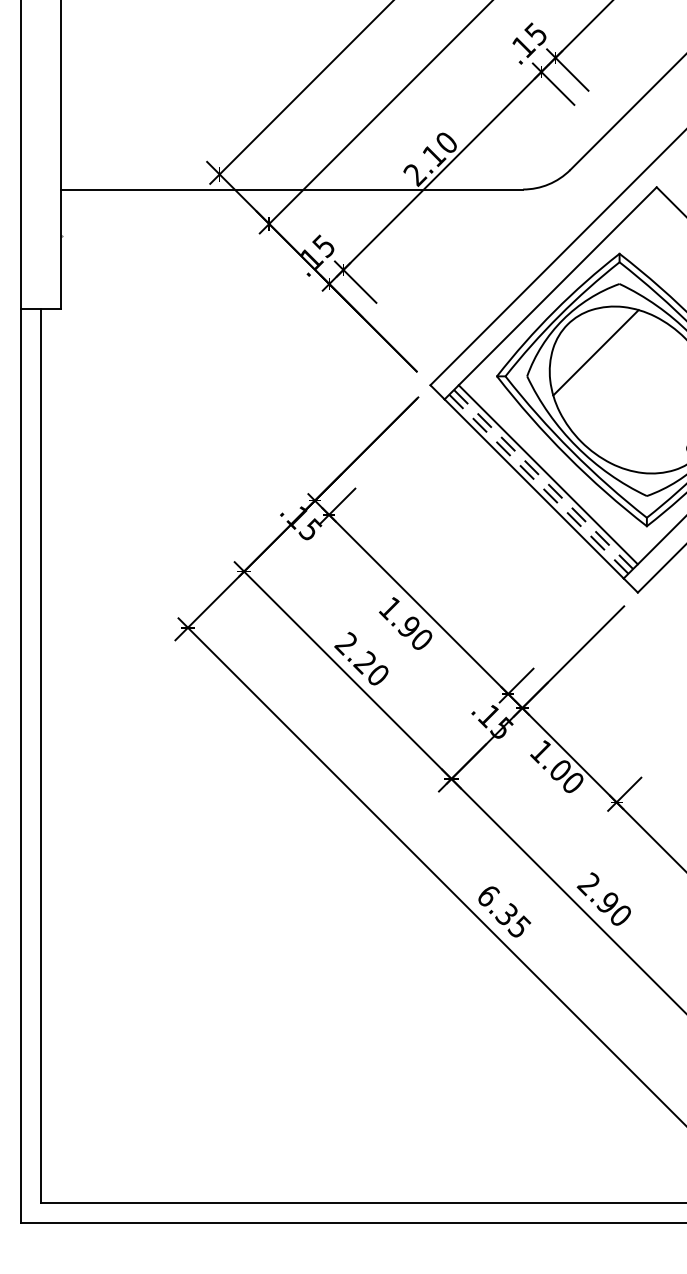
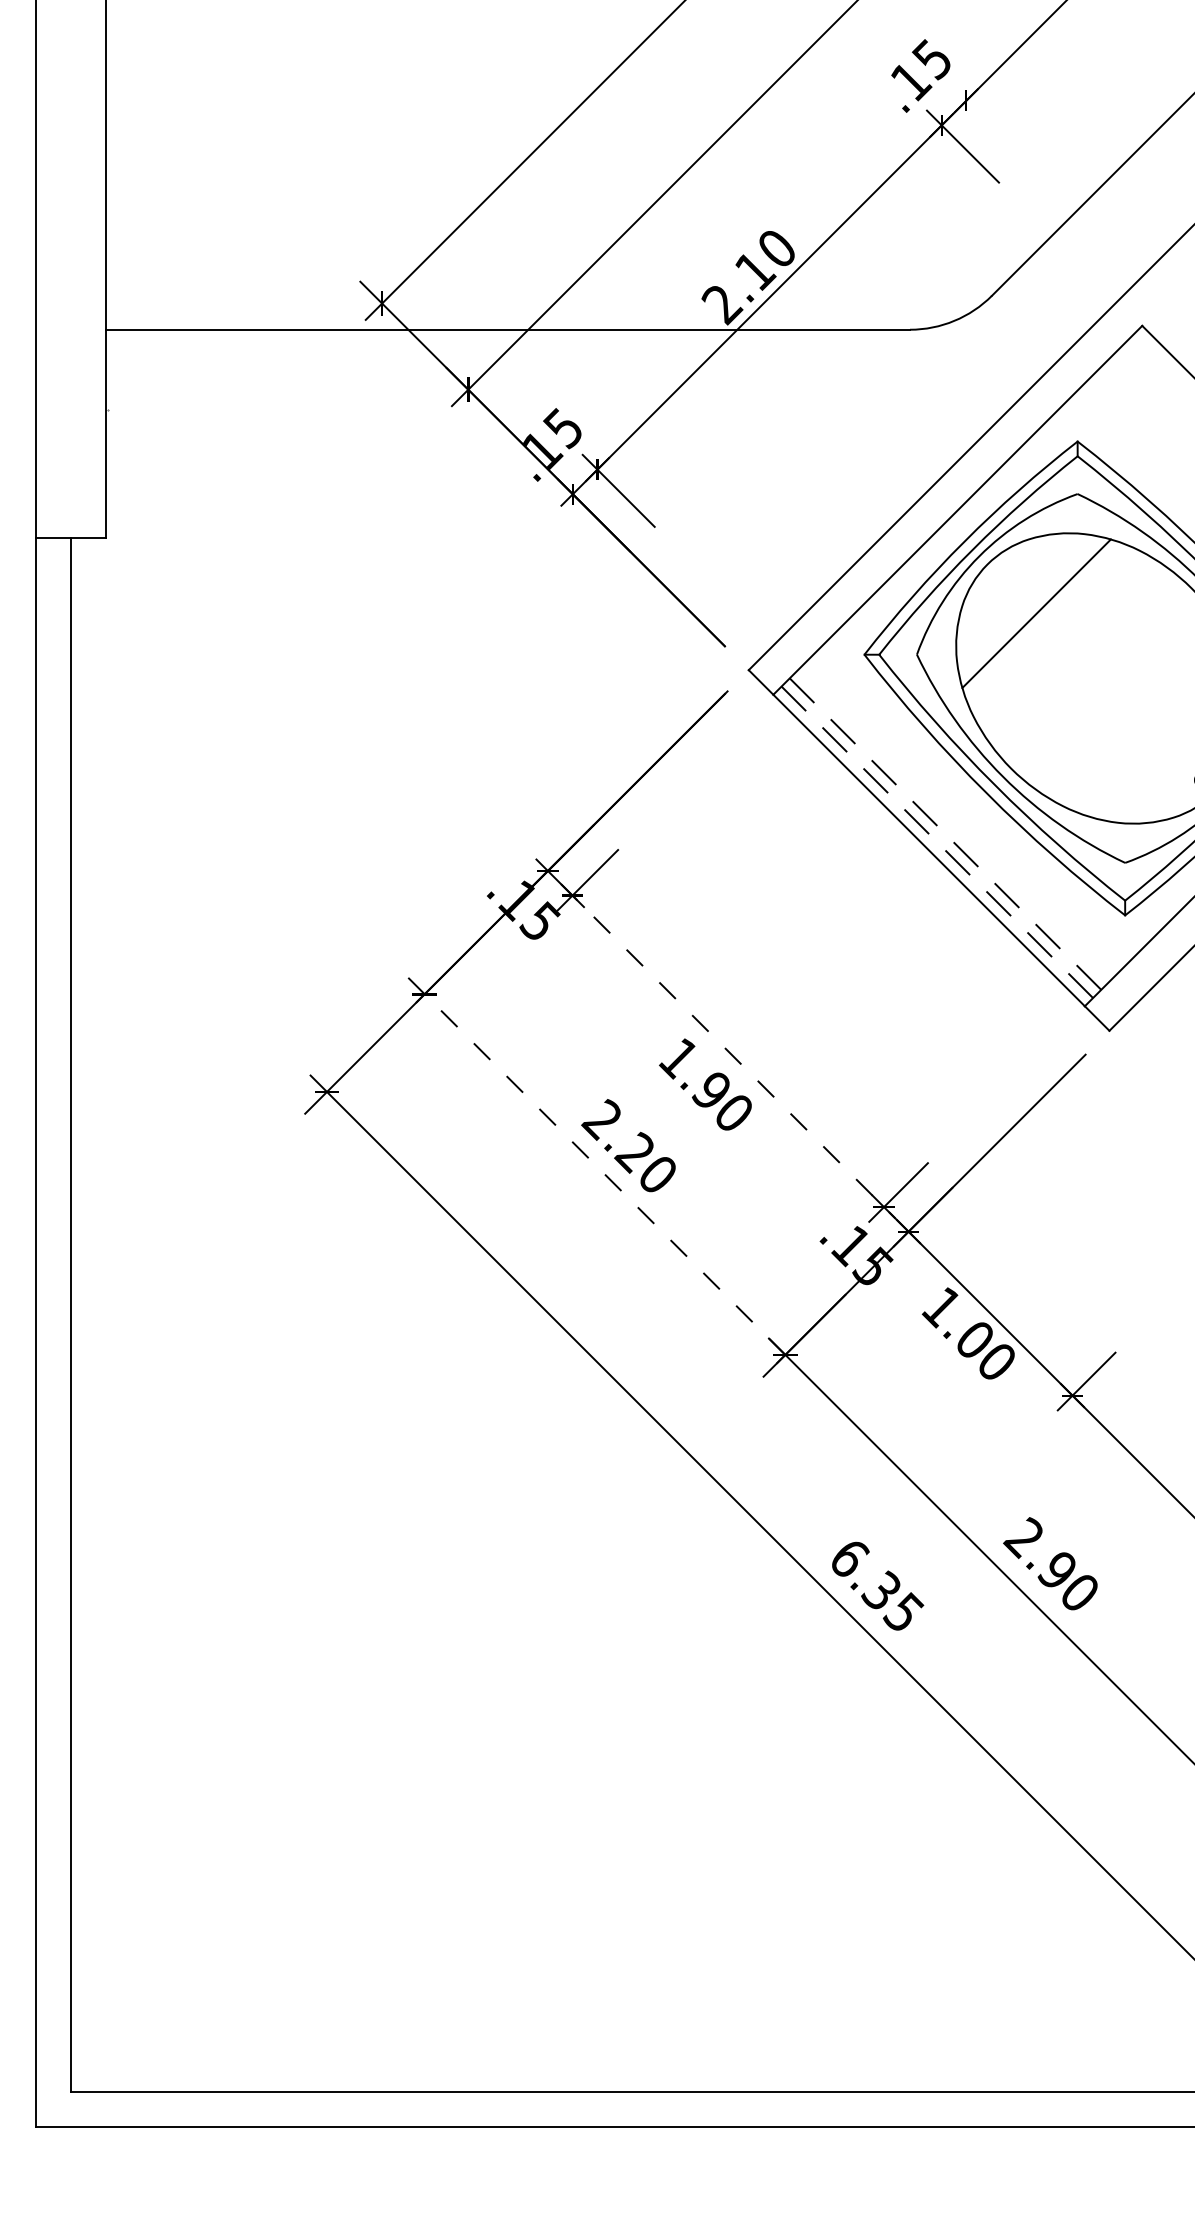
line: (567, 69) -> (987, 121), removed
line: (547, 474) -> (952, 825), removed
line: (418, 604) -> (727, 1051), solid -> dashed
line: (347, 675) -> (604, 1174), solid -> dashed

